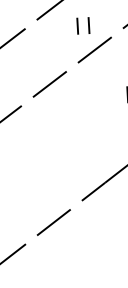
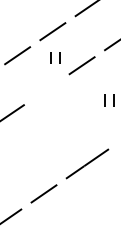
part: (83, 25) -> (55, 57), moved
line: (49, 84) -> (46, 89), removed

